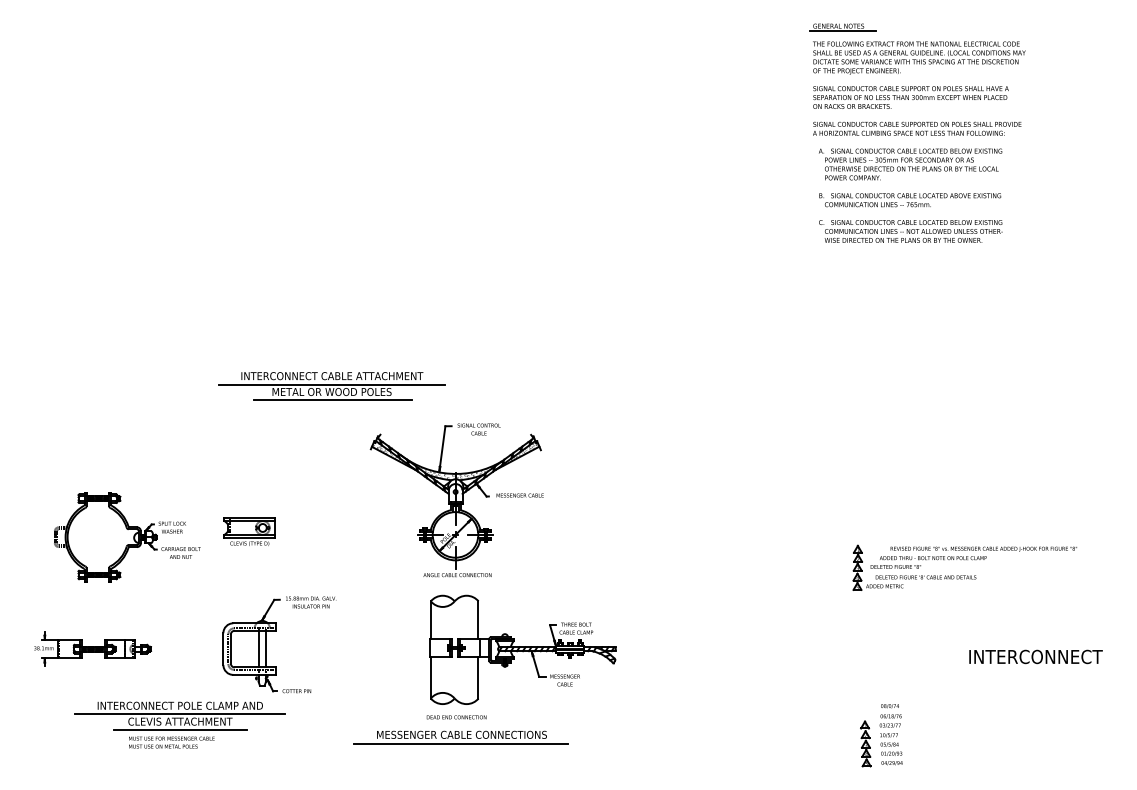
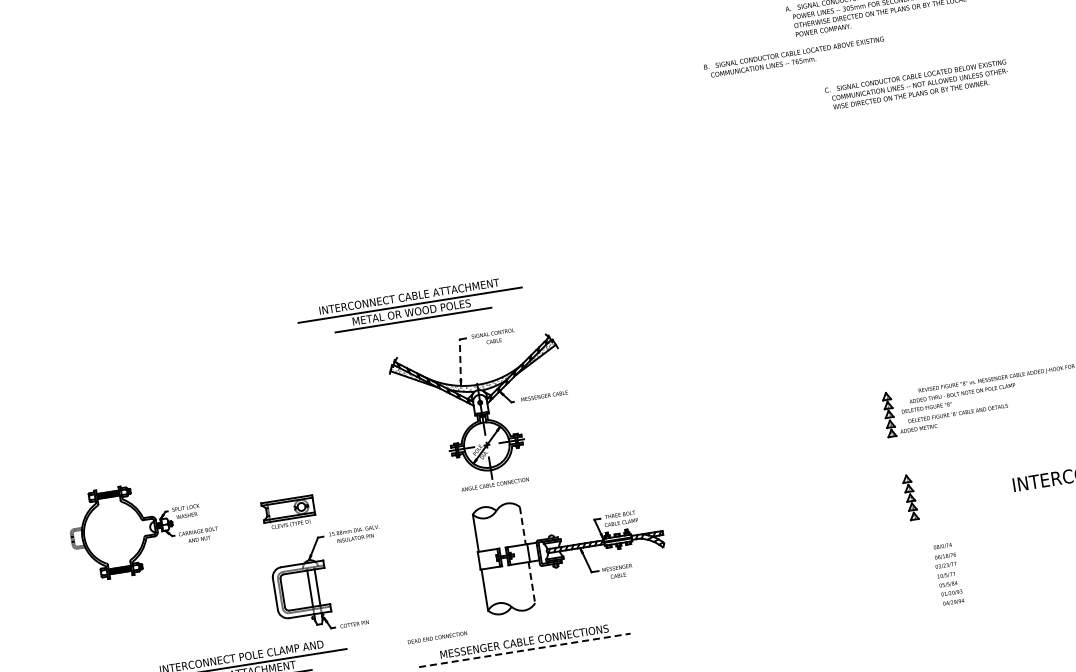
text: (910, 200) -> (795, 57), moved
text: (910, 231) -> (916, 85), moved
part: (331, 386) -> (410, 307), moved
line: (442, 448) -> (460, 361), solid -> dashed
part: (249, 531) -> (288, 512), moved
part: (127, 537) -> (143, 528), moved
line: (478, 620) -> (522, 526), solid -> dashed
part: (92, 648) -> (146, 614), removed
line: (478, 677) -> (531, 582), solid -> dashed
text: (456, 717) -> (437, 637), moved
line: (461, 743) -> (525, 650), solid -> dashed
part: (865, 743) -> (910, 497), moved

